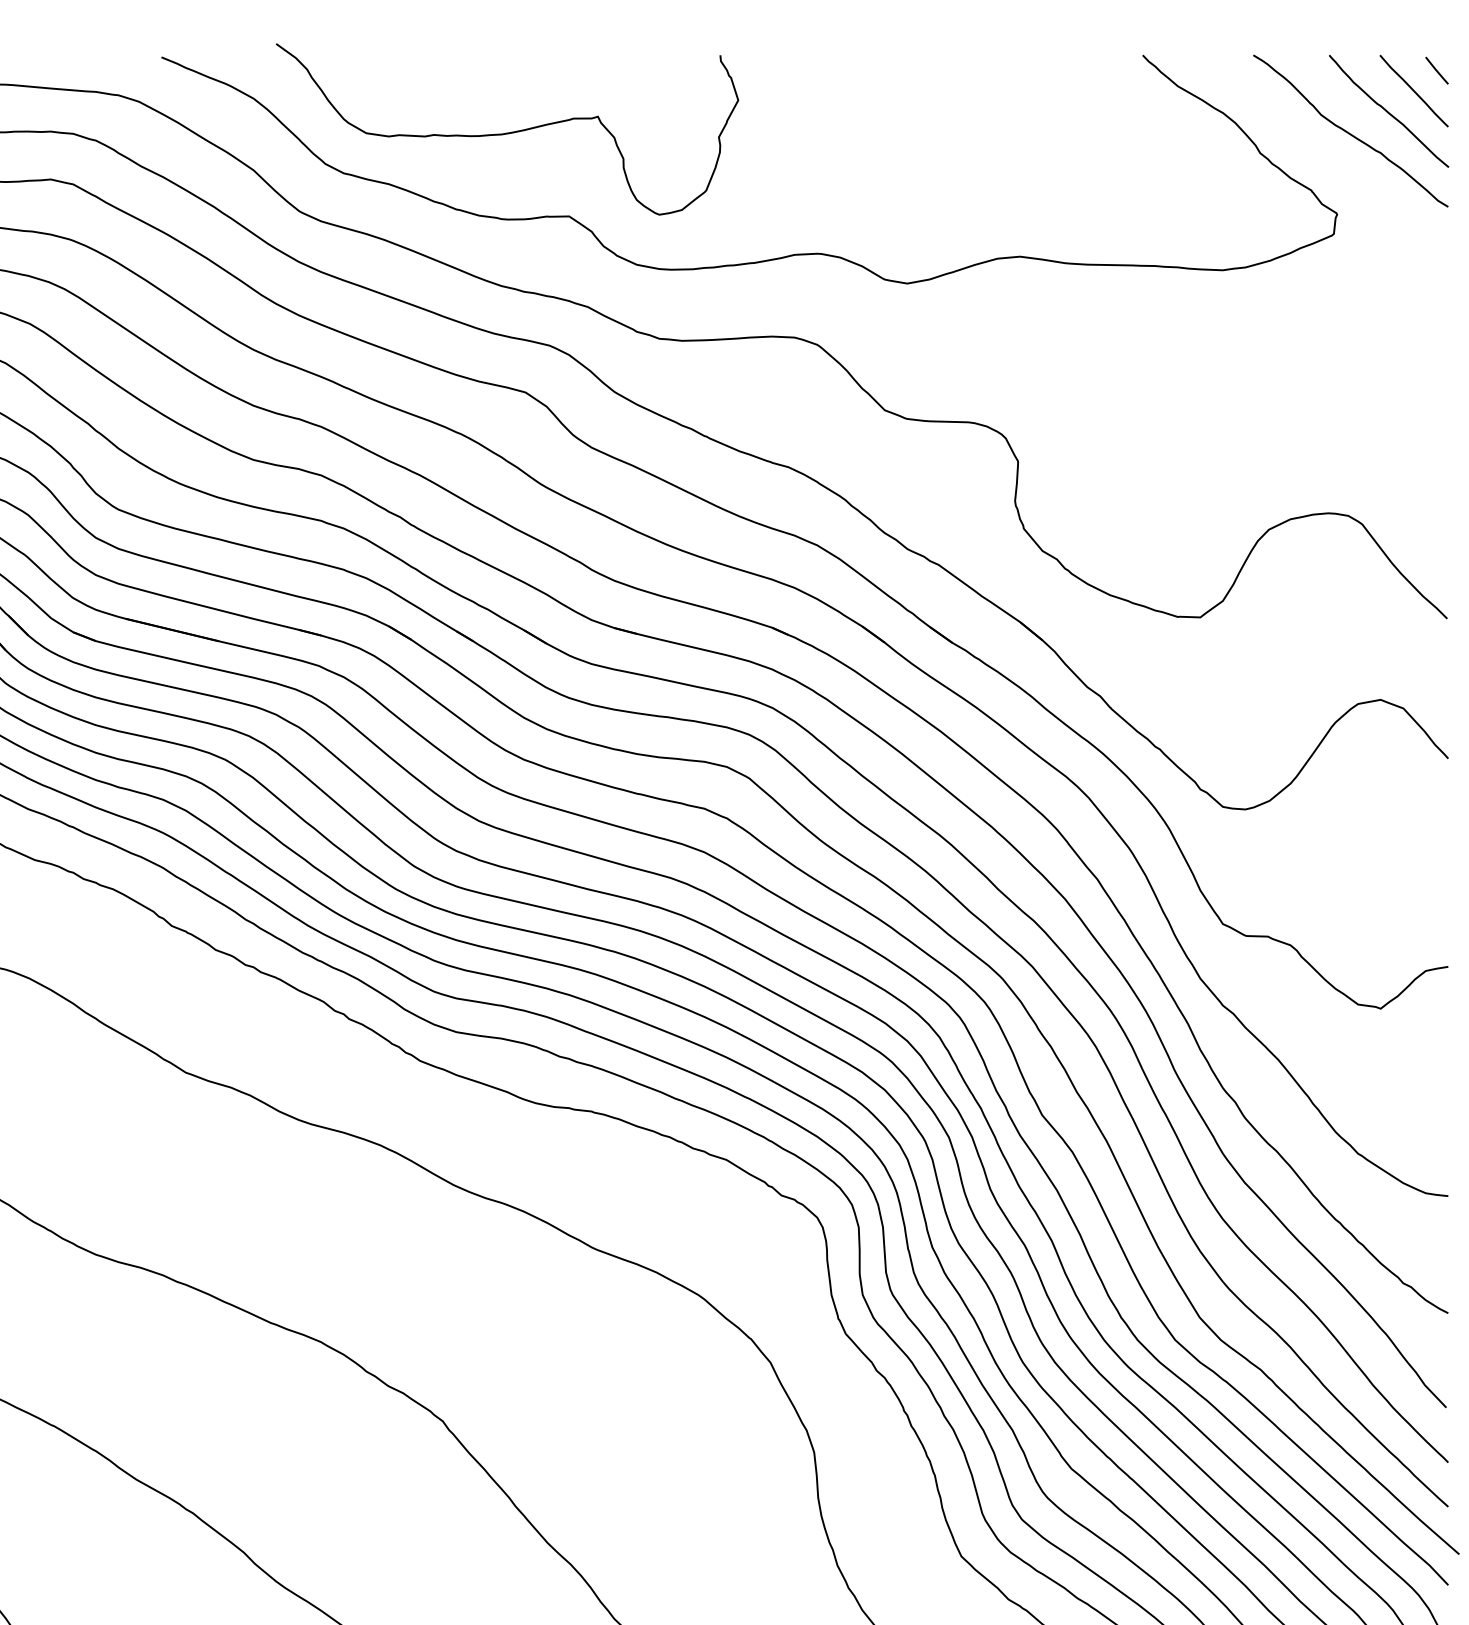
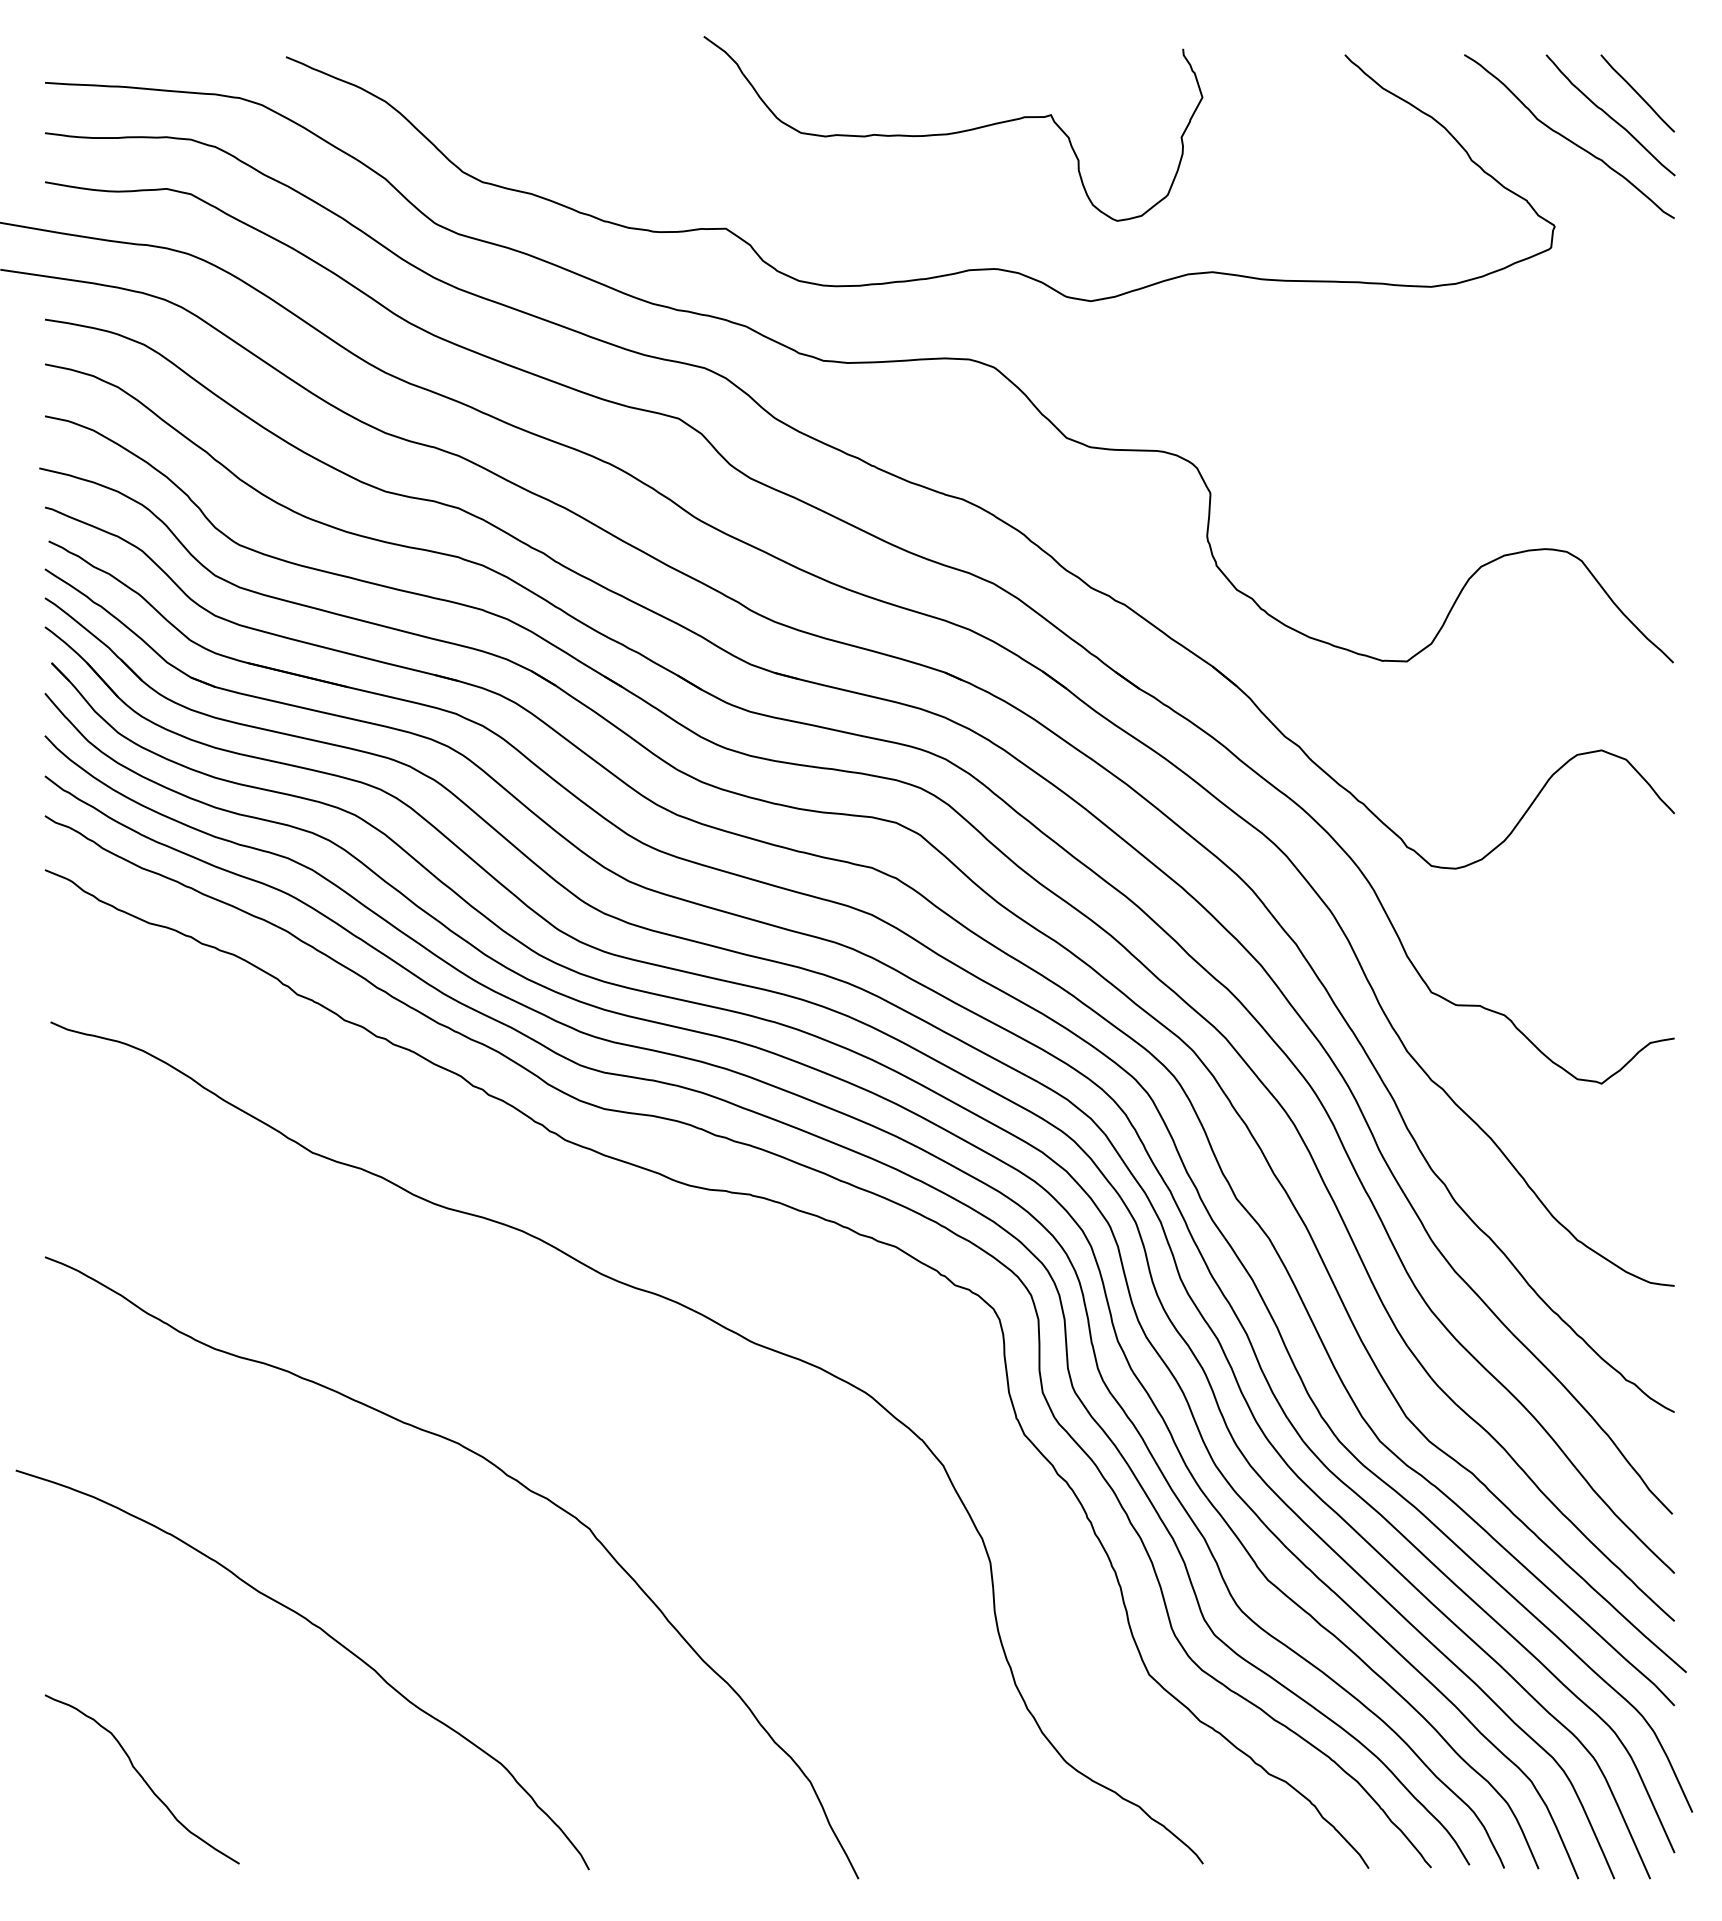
line: (1437, 70) -> (1662, 71), removed
curve: (507, 132) -> (953, 132), moved

